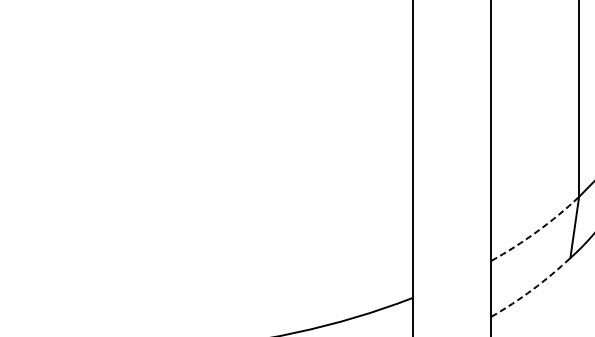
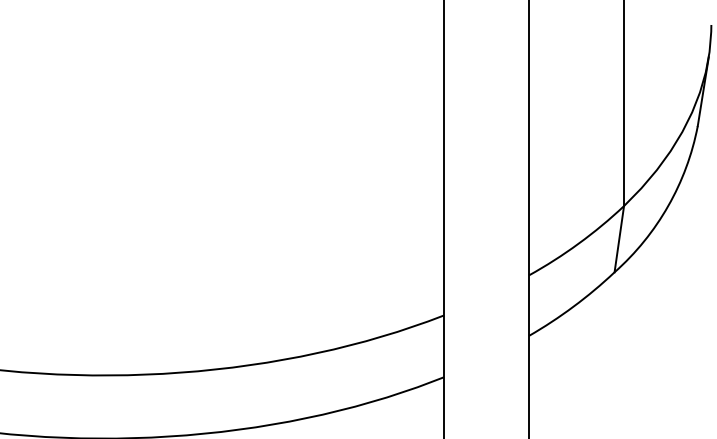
arc: (537, 231) -> (578, 243), dashed -> solid
arc: (532, 289) -> (573, 306), dashed -> solid

